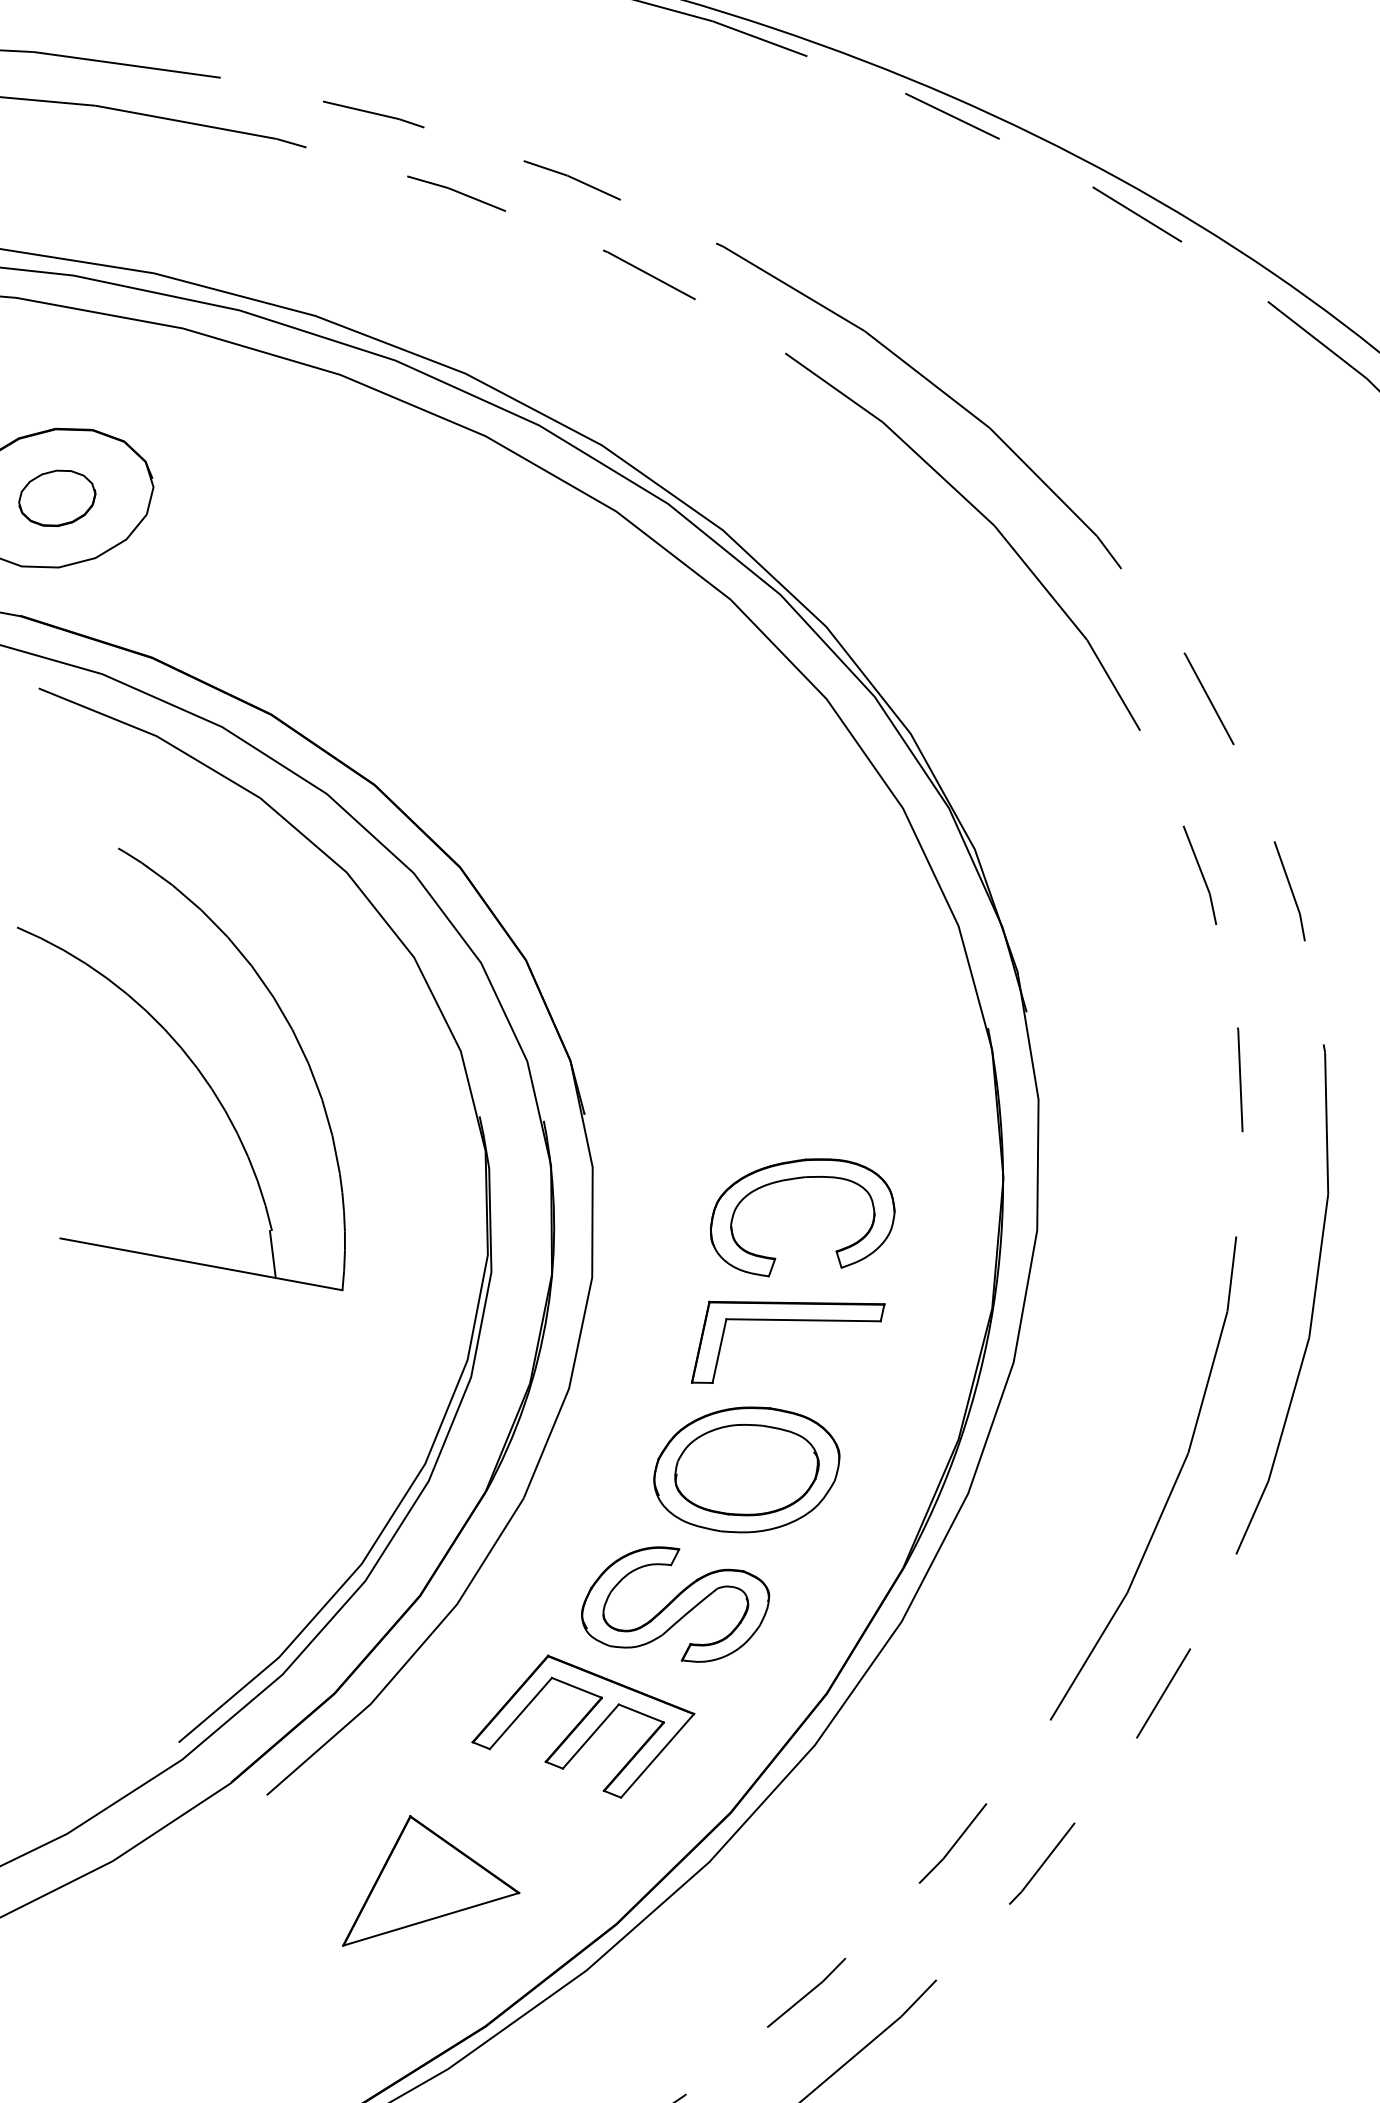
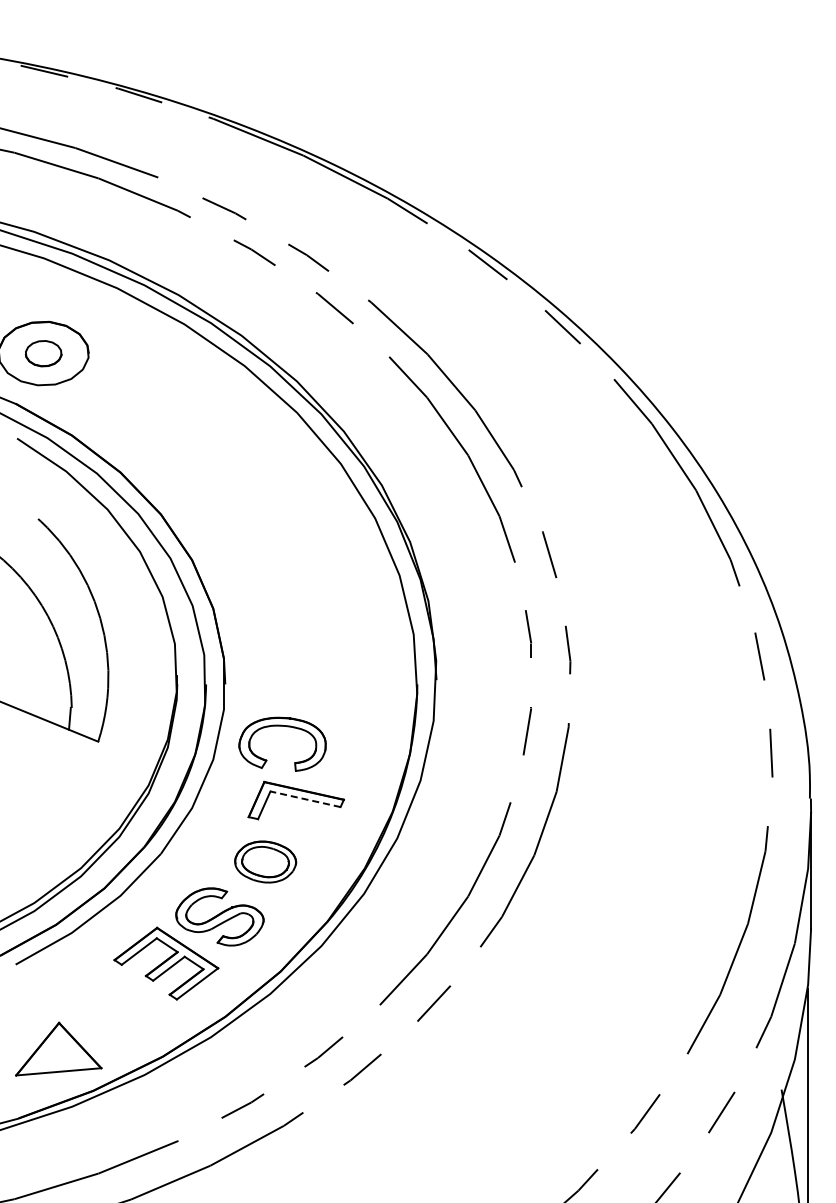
part: (804, 1180) -> (287, 727), moved
line: (803, 1320) -> (305, 799), solid -> dashed
part: (746, 1468) -> (265, 861), size x0.7
part: (420, 1870) -> (58, 1048), moved

